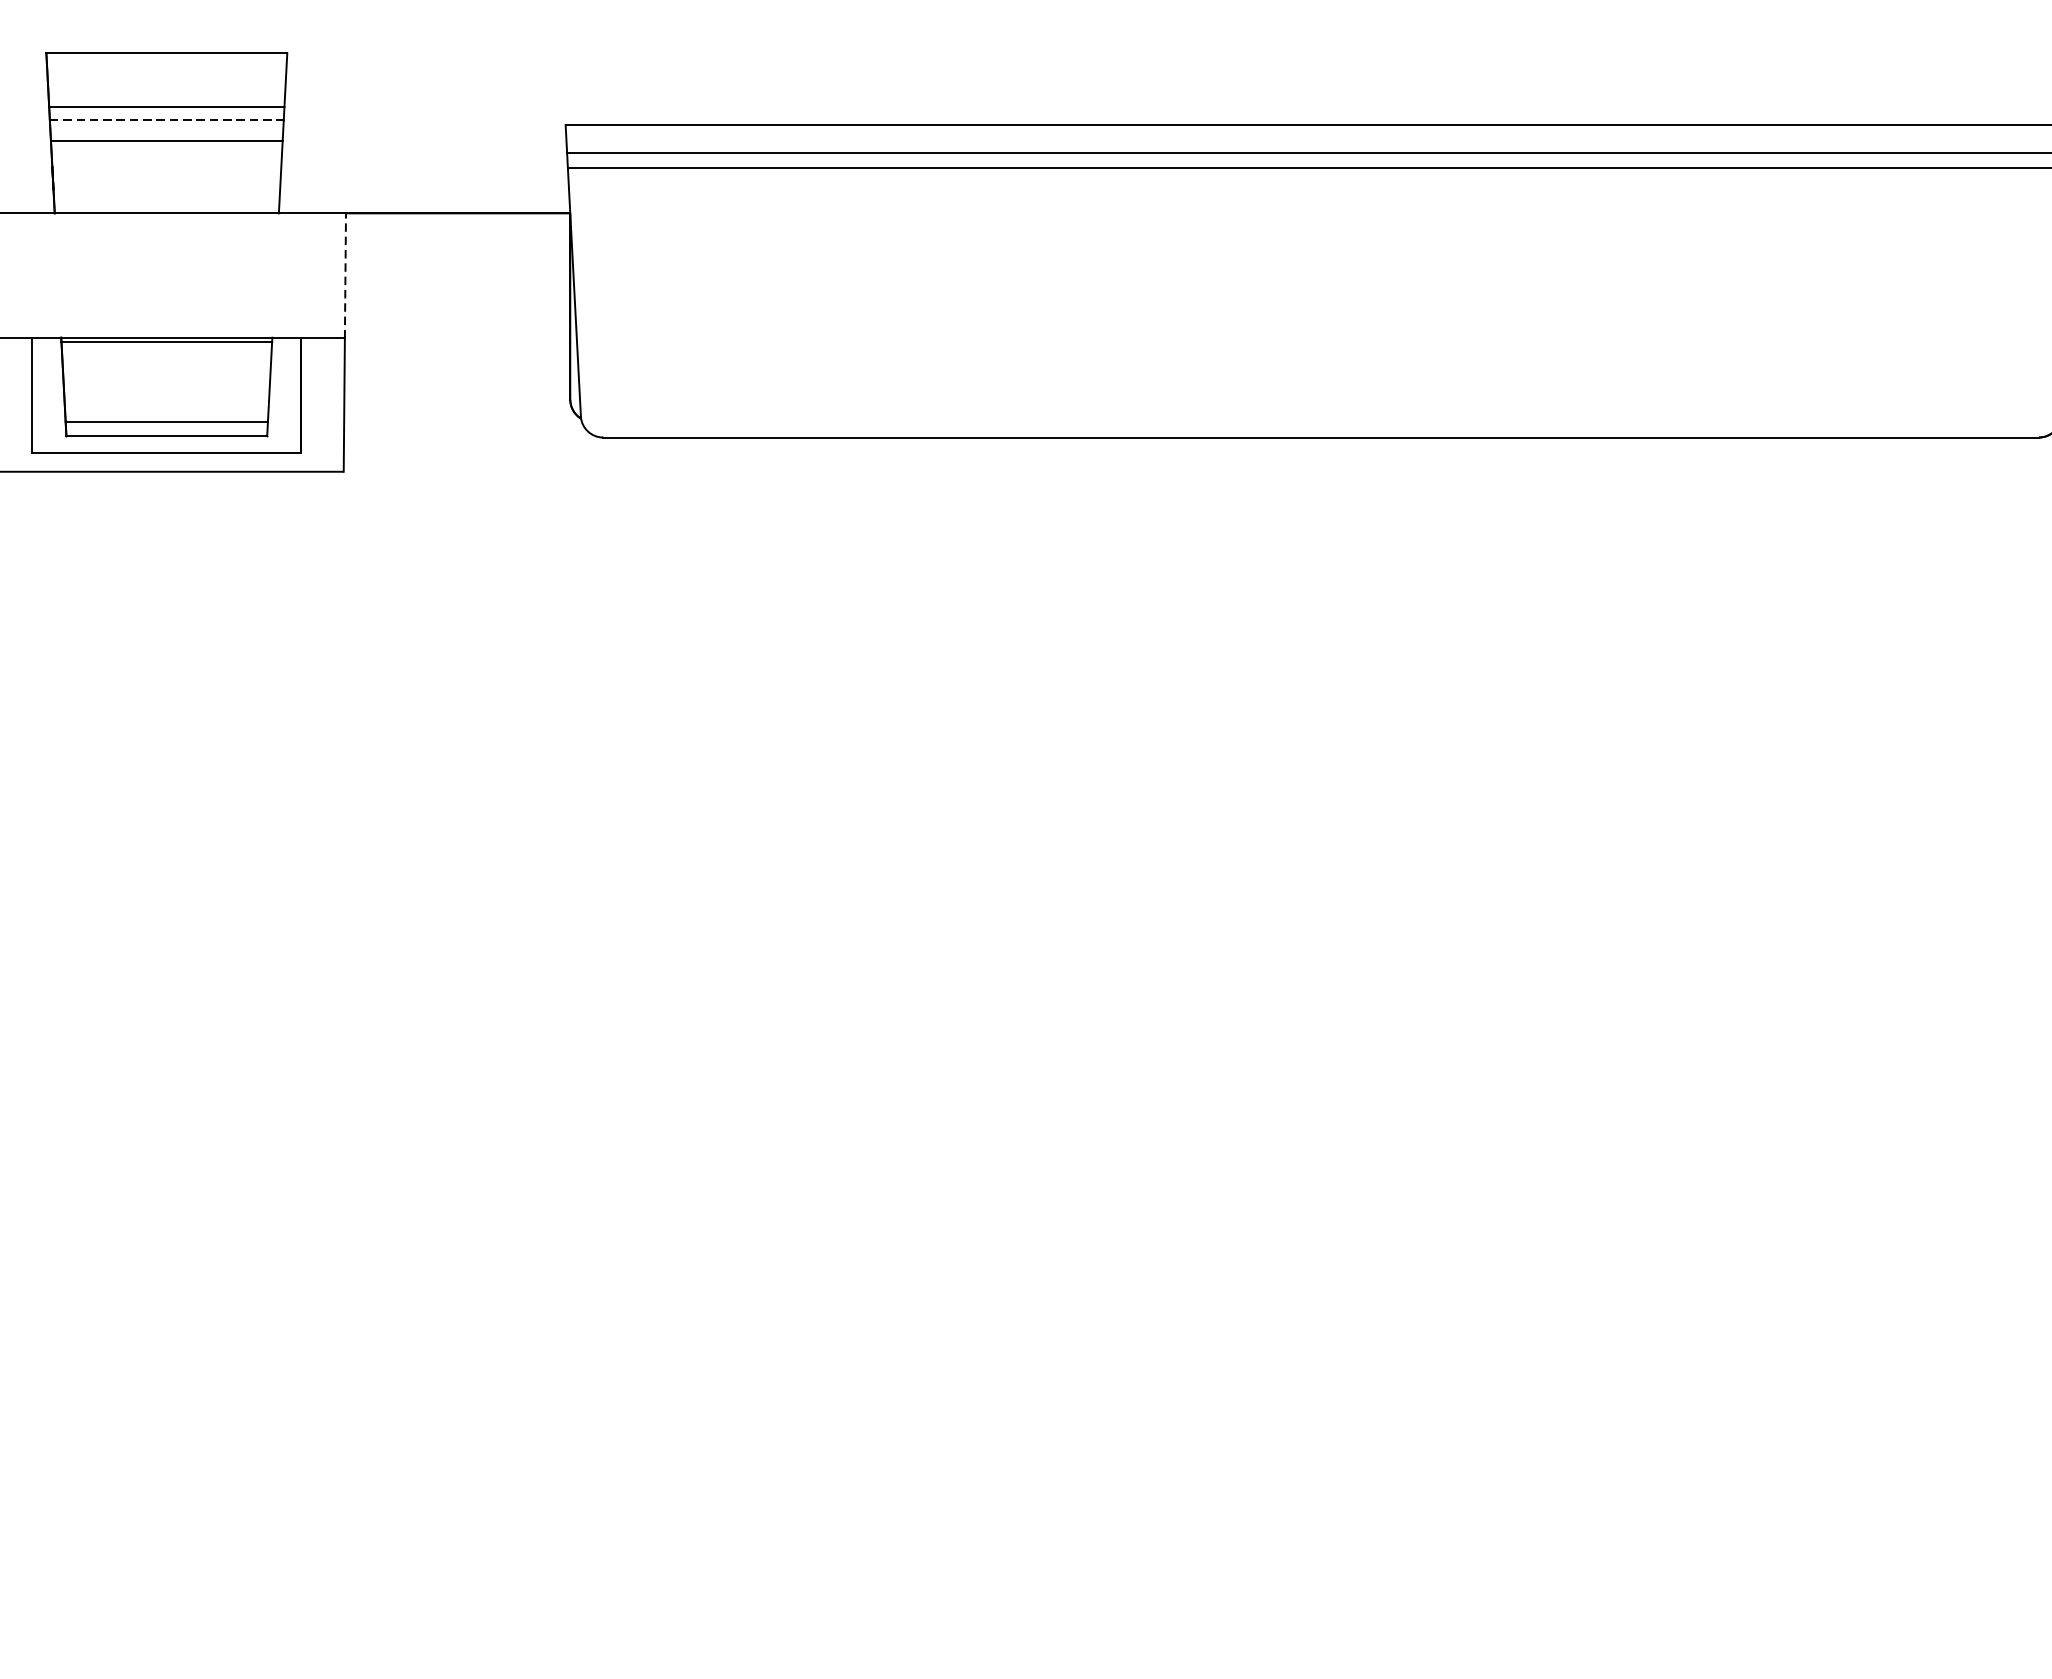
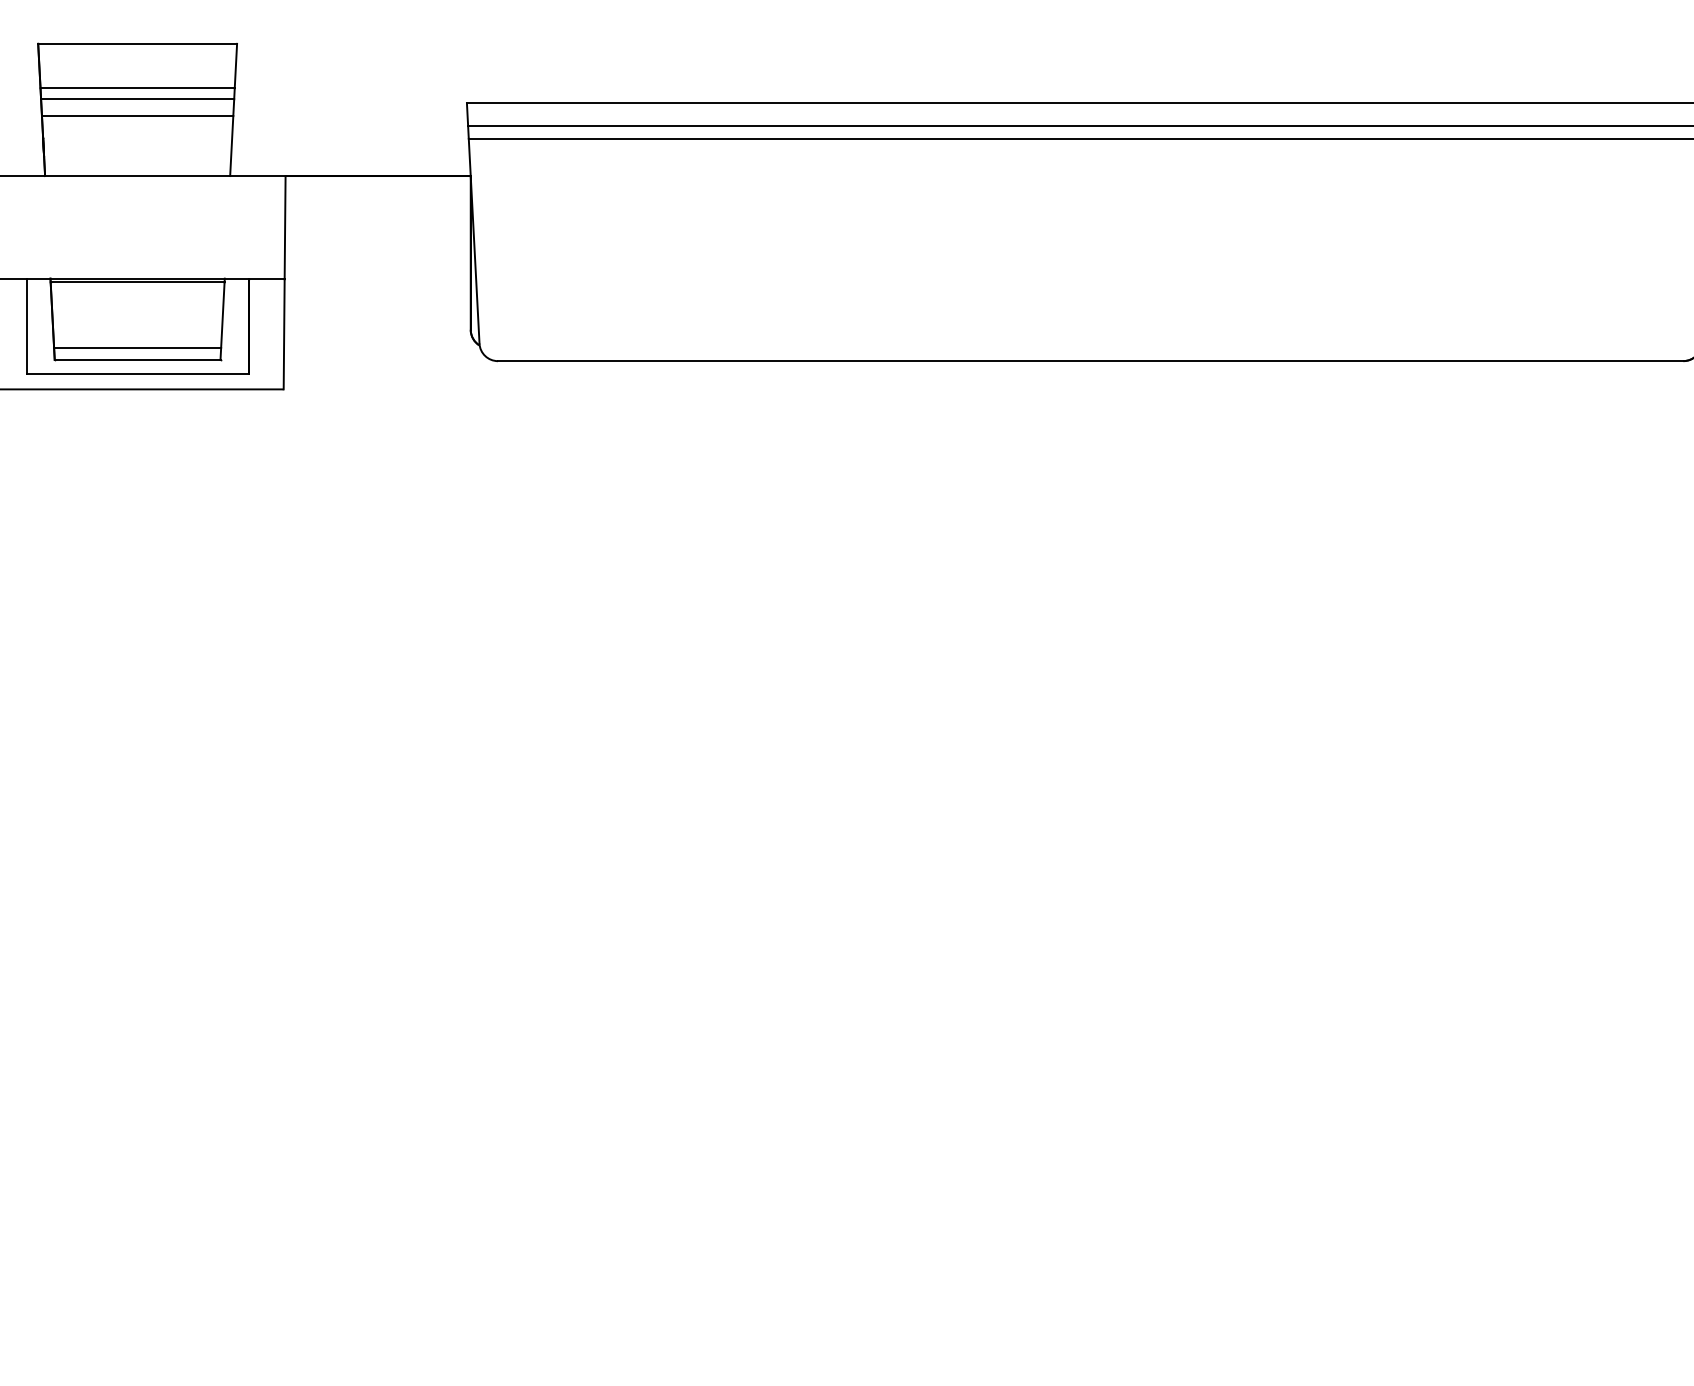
line: (166, 120) -> (137, 99), dashed -> solid
line: (345, 275) -> (285, 227), dashed -> solid

